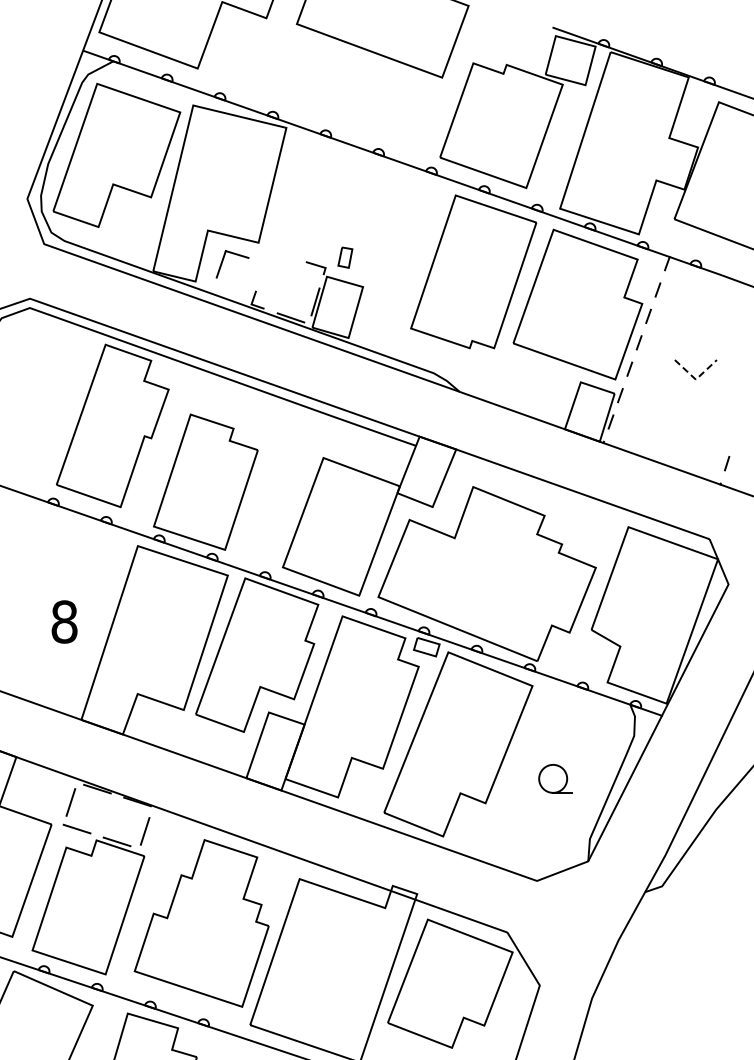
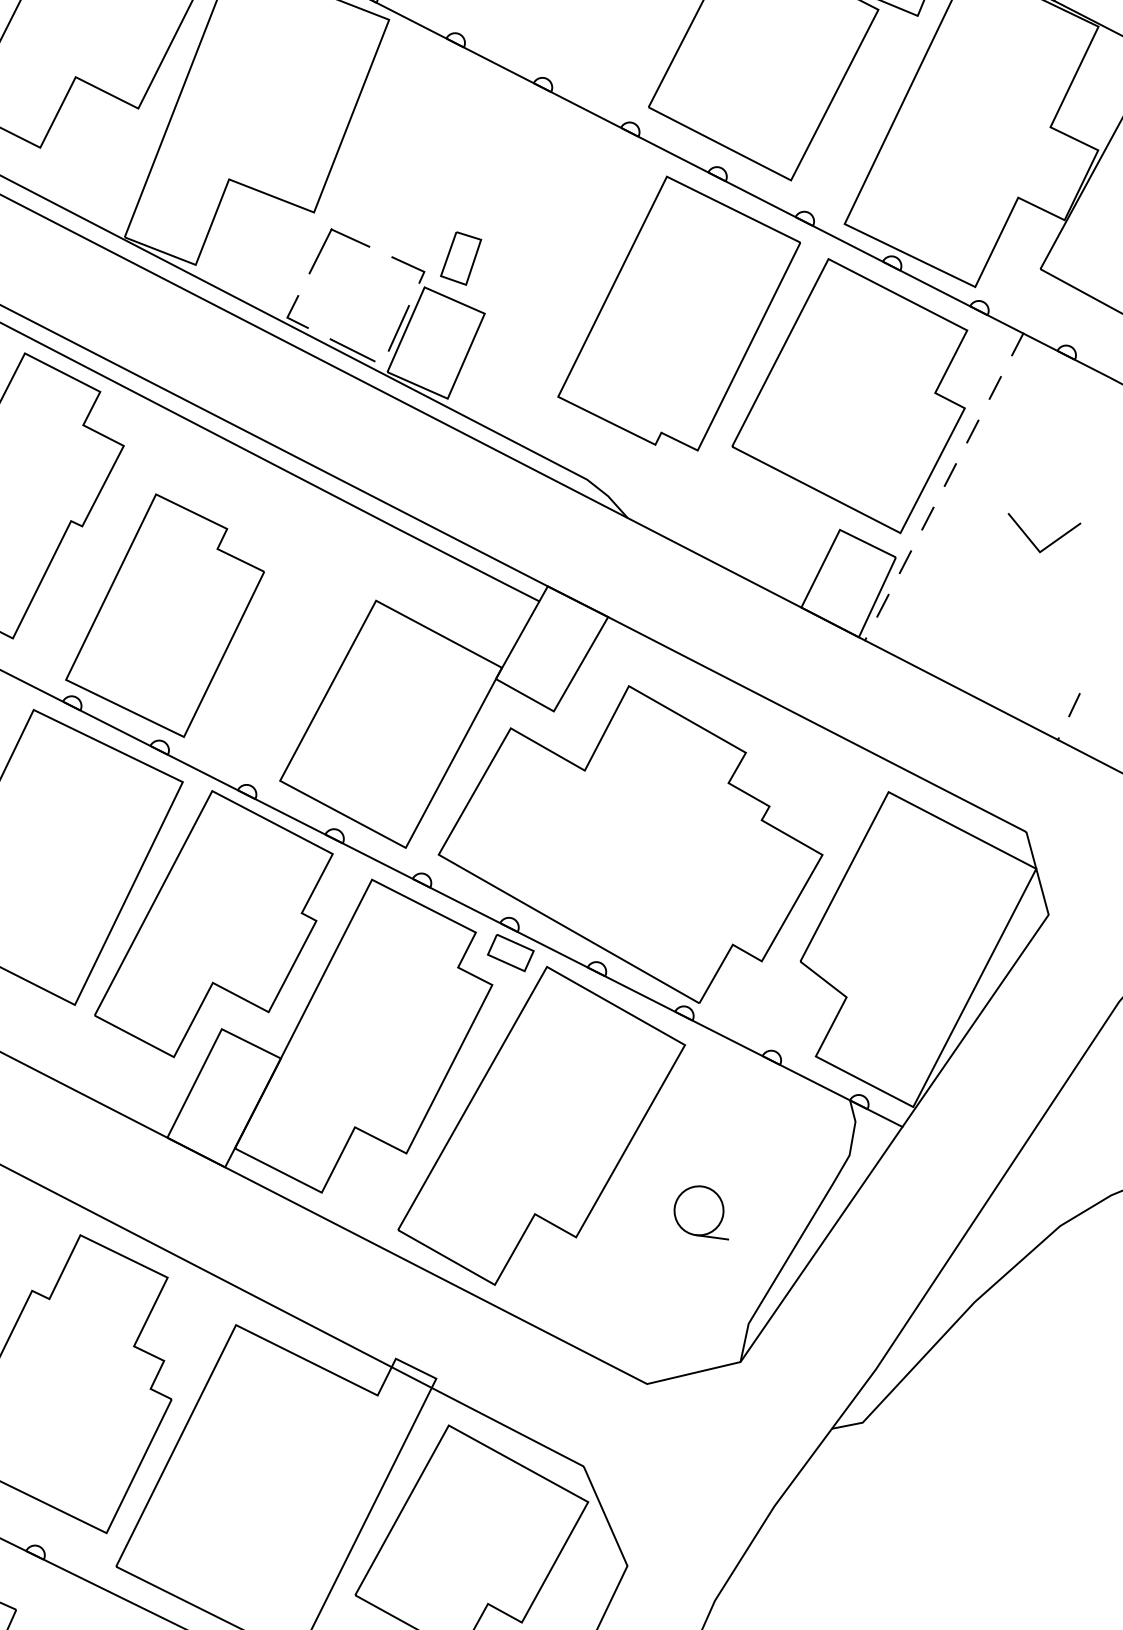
part: (345, 257) -> (461, 258), size x1.43
part: (223, 261) -> (325, 246), moved
line: (695, 379) -> (1039, 551), dashed -> solid

